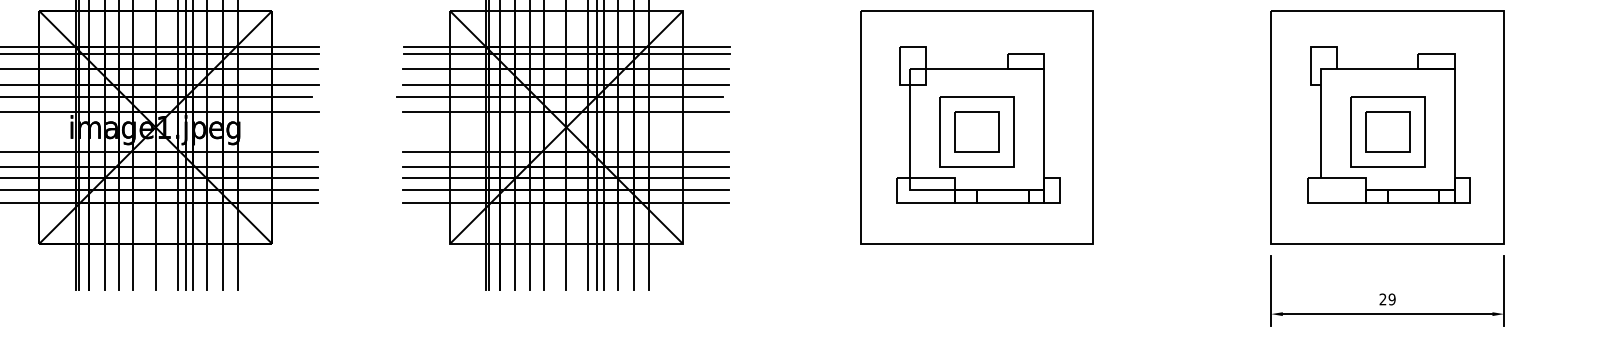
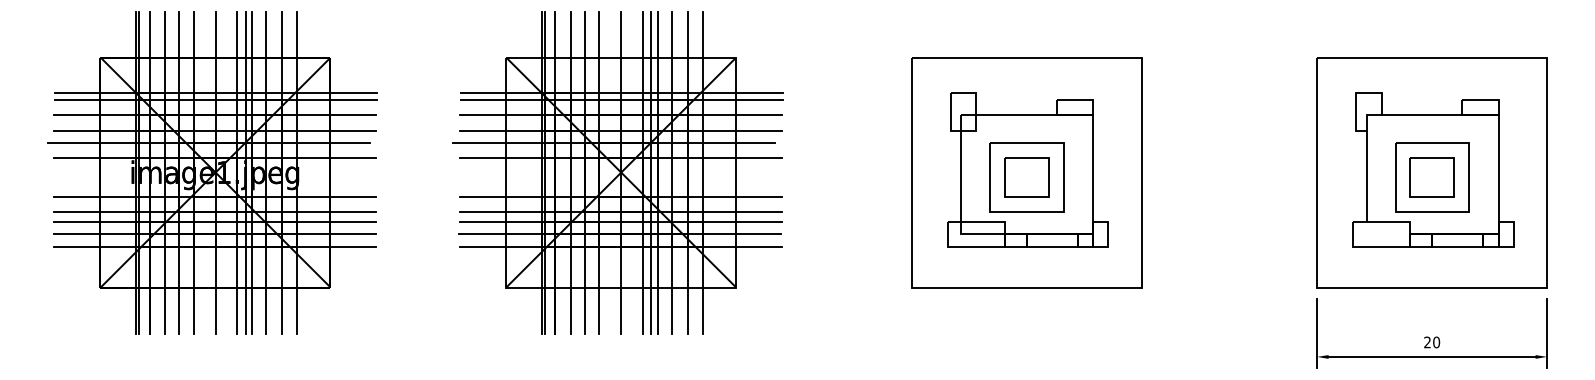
text: (1392, 299) -> (1436, 342), 29 -> 20

